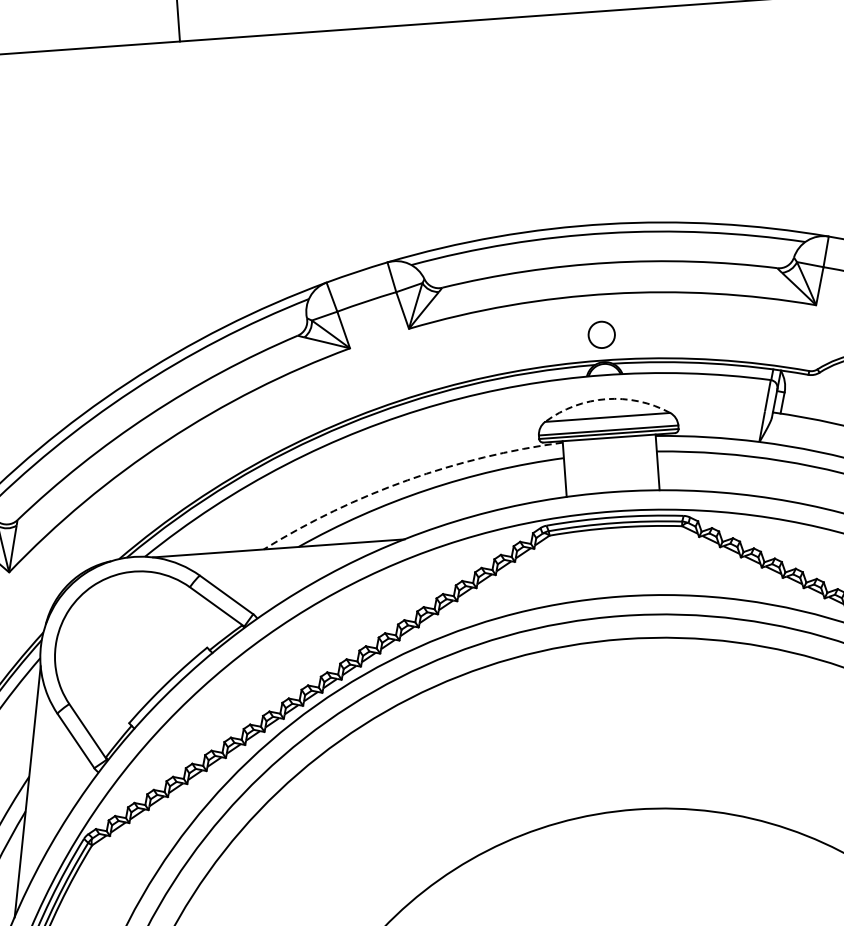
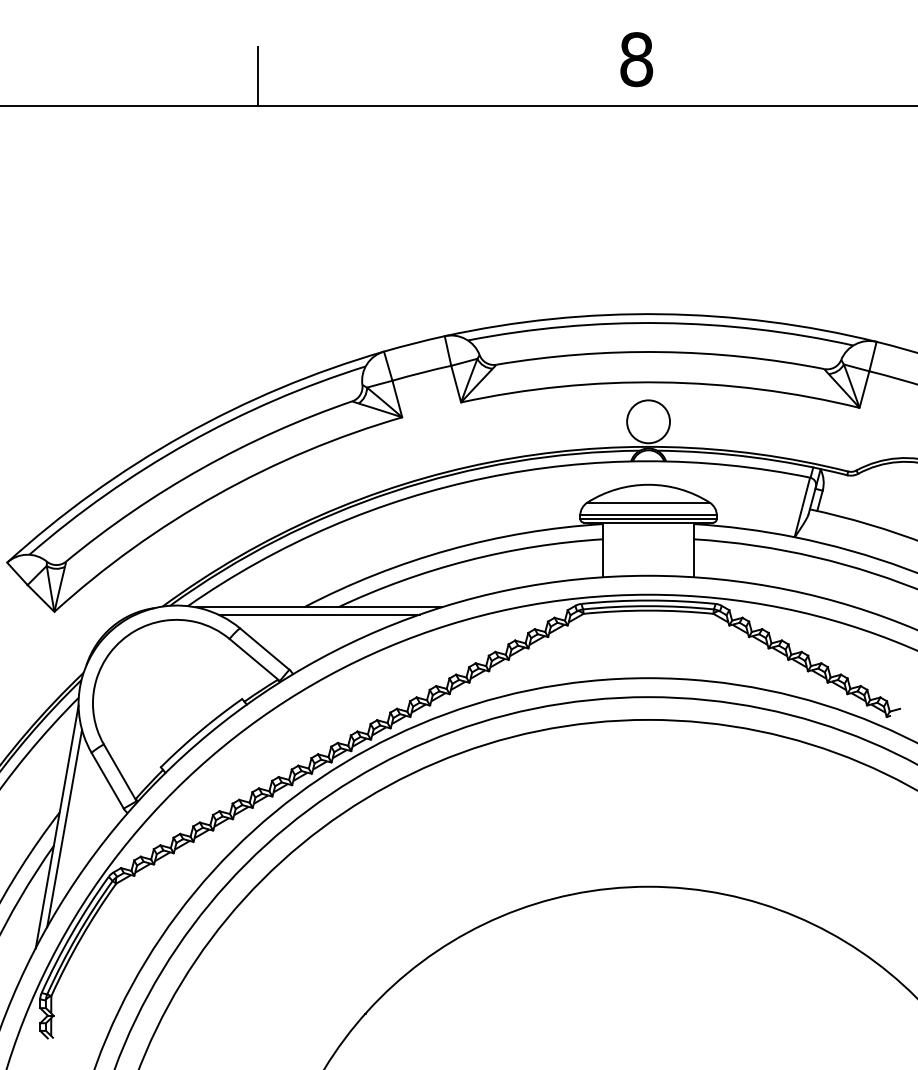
circle: (601, 334) -> (648, 421), size x1.67
arc: (606, 398) -> (648, 484), dashed -> solid
arc: (407, 479) -> (449, 549), dashed -> solid
line: (278, 555) -> (318, 614), added
line: (35, 792) -> (64, 828), added

